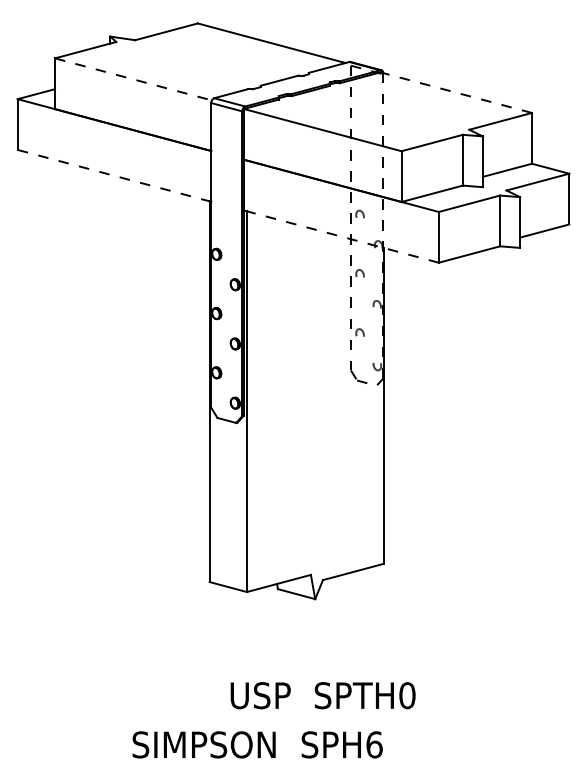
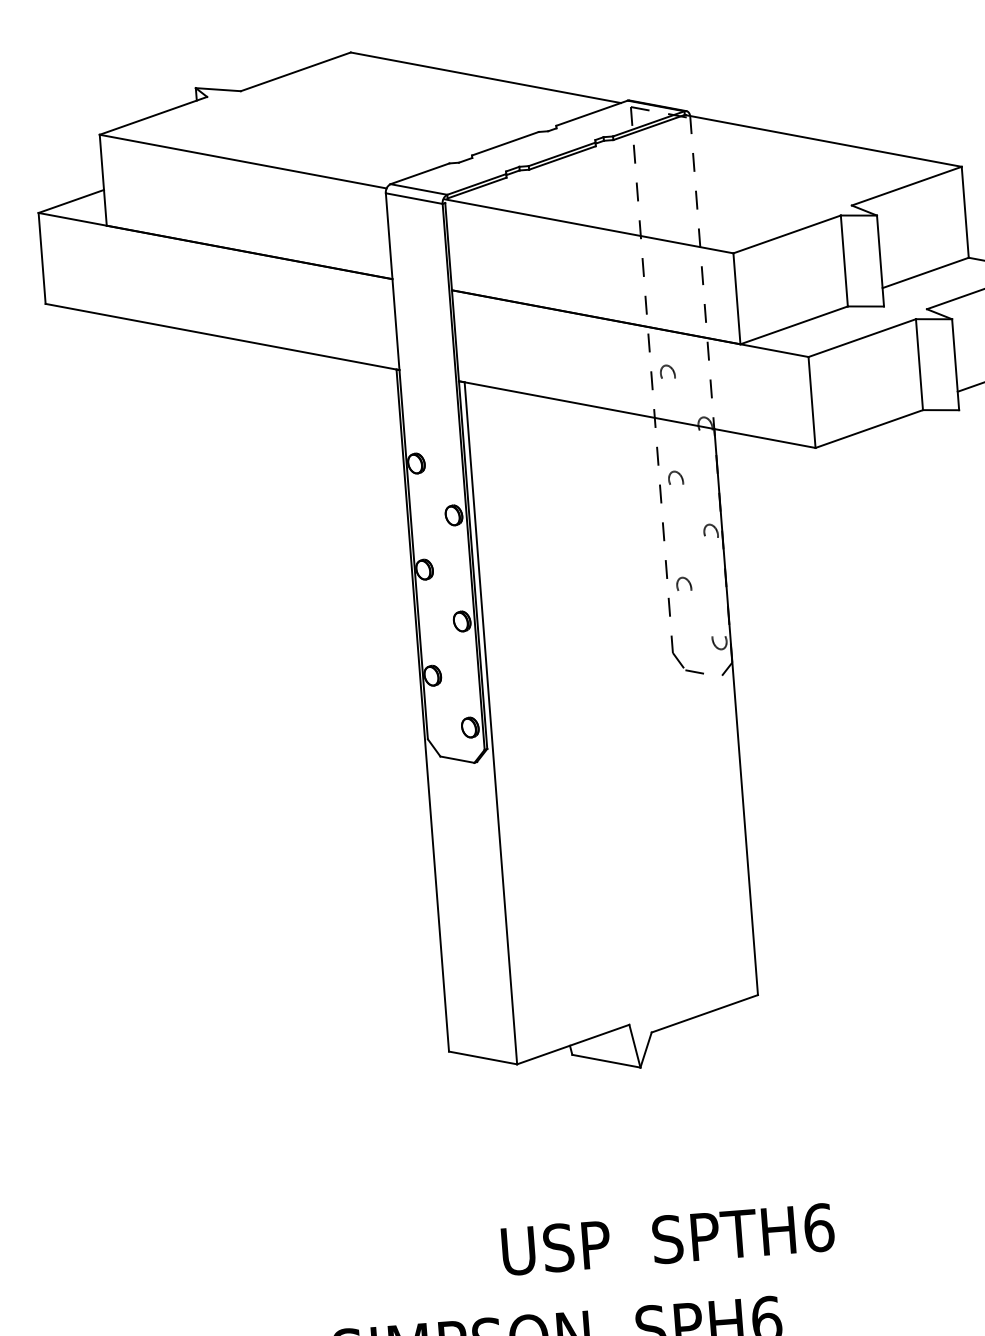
line: (133, 79) -> (243, 161), dashed -> solid
line: (455, 92) -> (821, 140), dashed -> solid
line: (114, 175) -> (222, 336), dashed -> solid
line: (341, 236) -> (637, 414), dashed -> solid
text: (407, 695) -> (819, 1227), SPTH0 -> SPTH6

